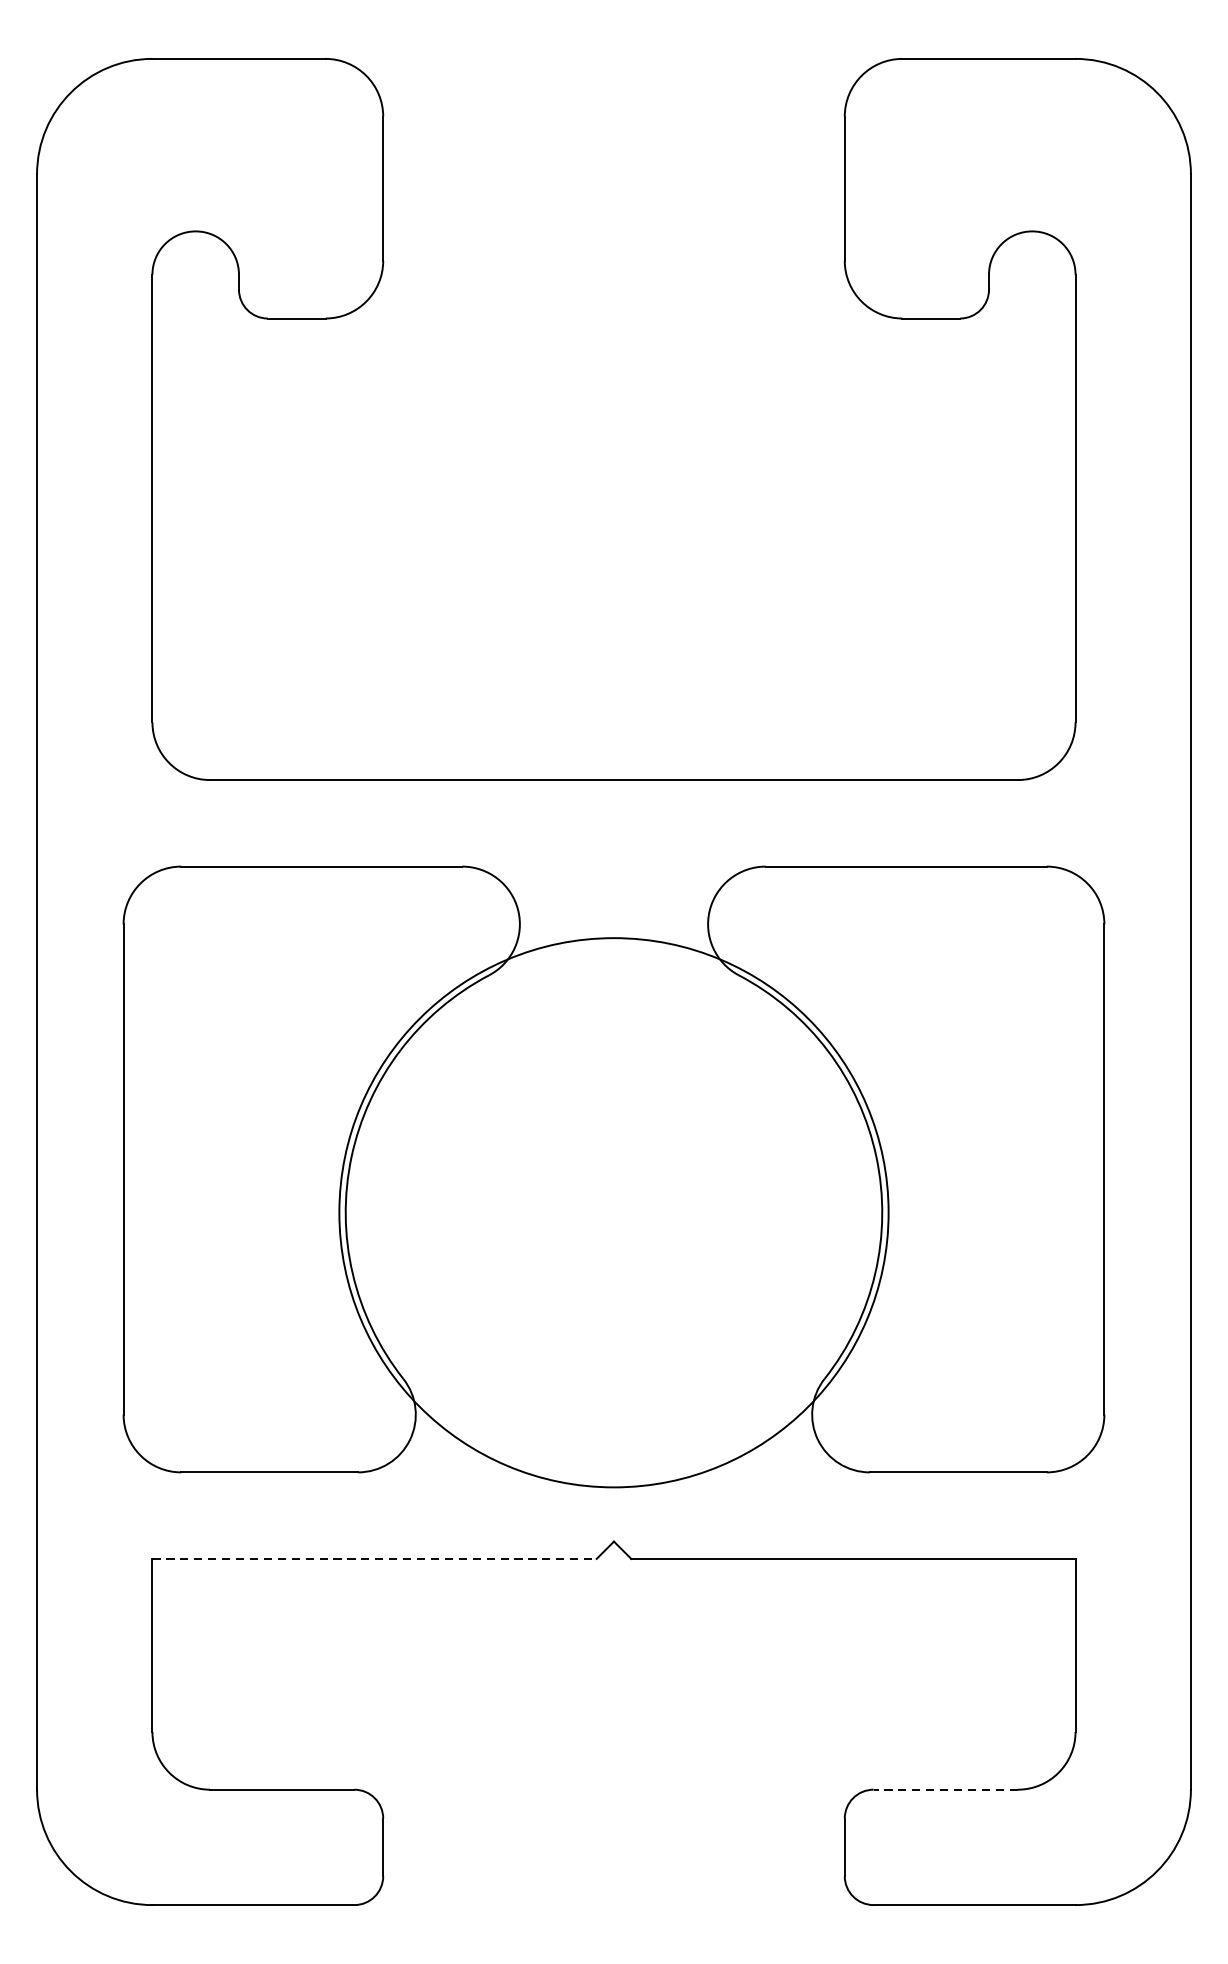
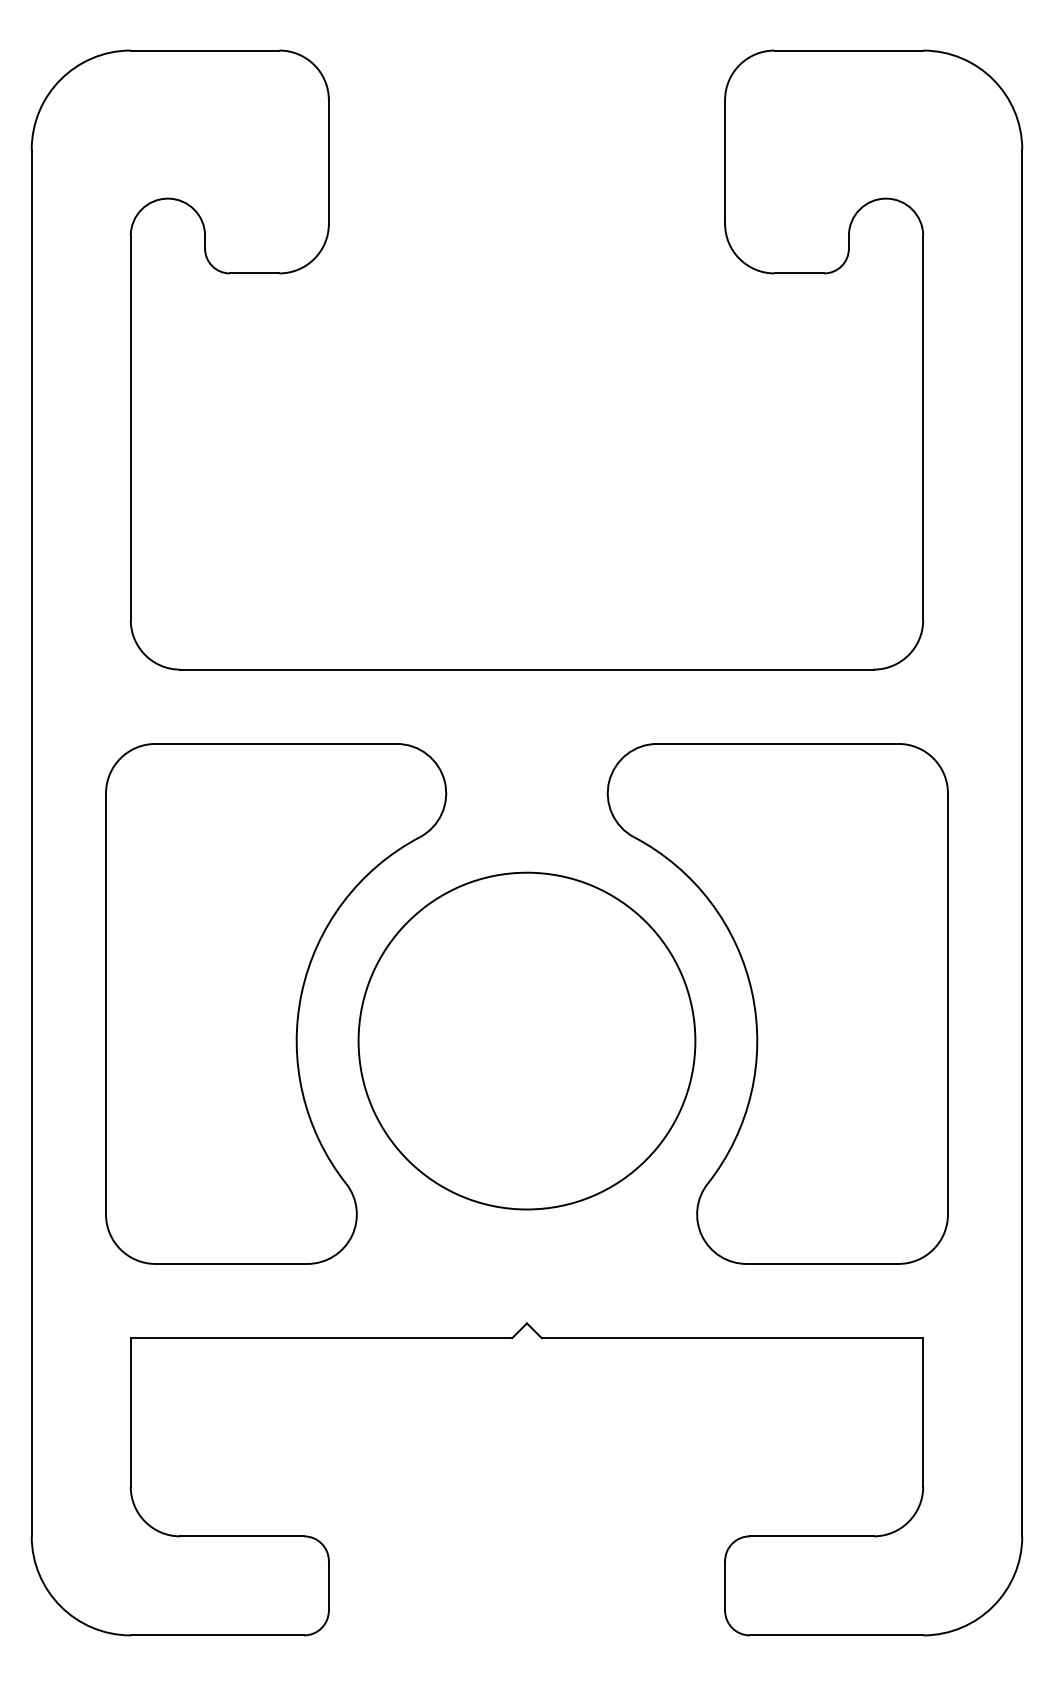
circle: (613, 1212) -> (526, 1040), size x0.71
line: (374, 1559) -> (321, 1338), dashed -> solid
line: (945, 1789) -> (811, 1536), dashed -> solid

